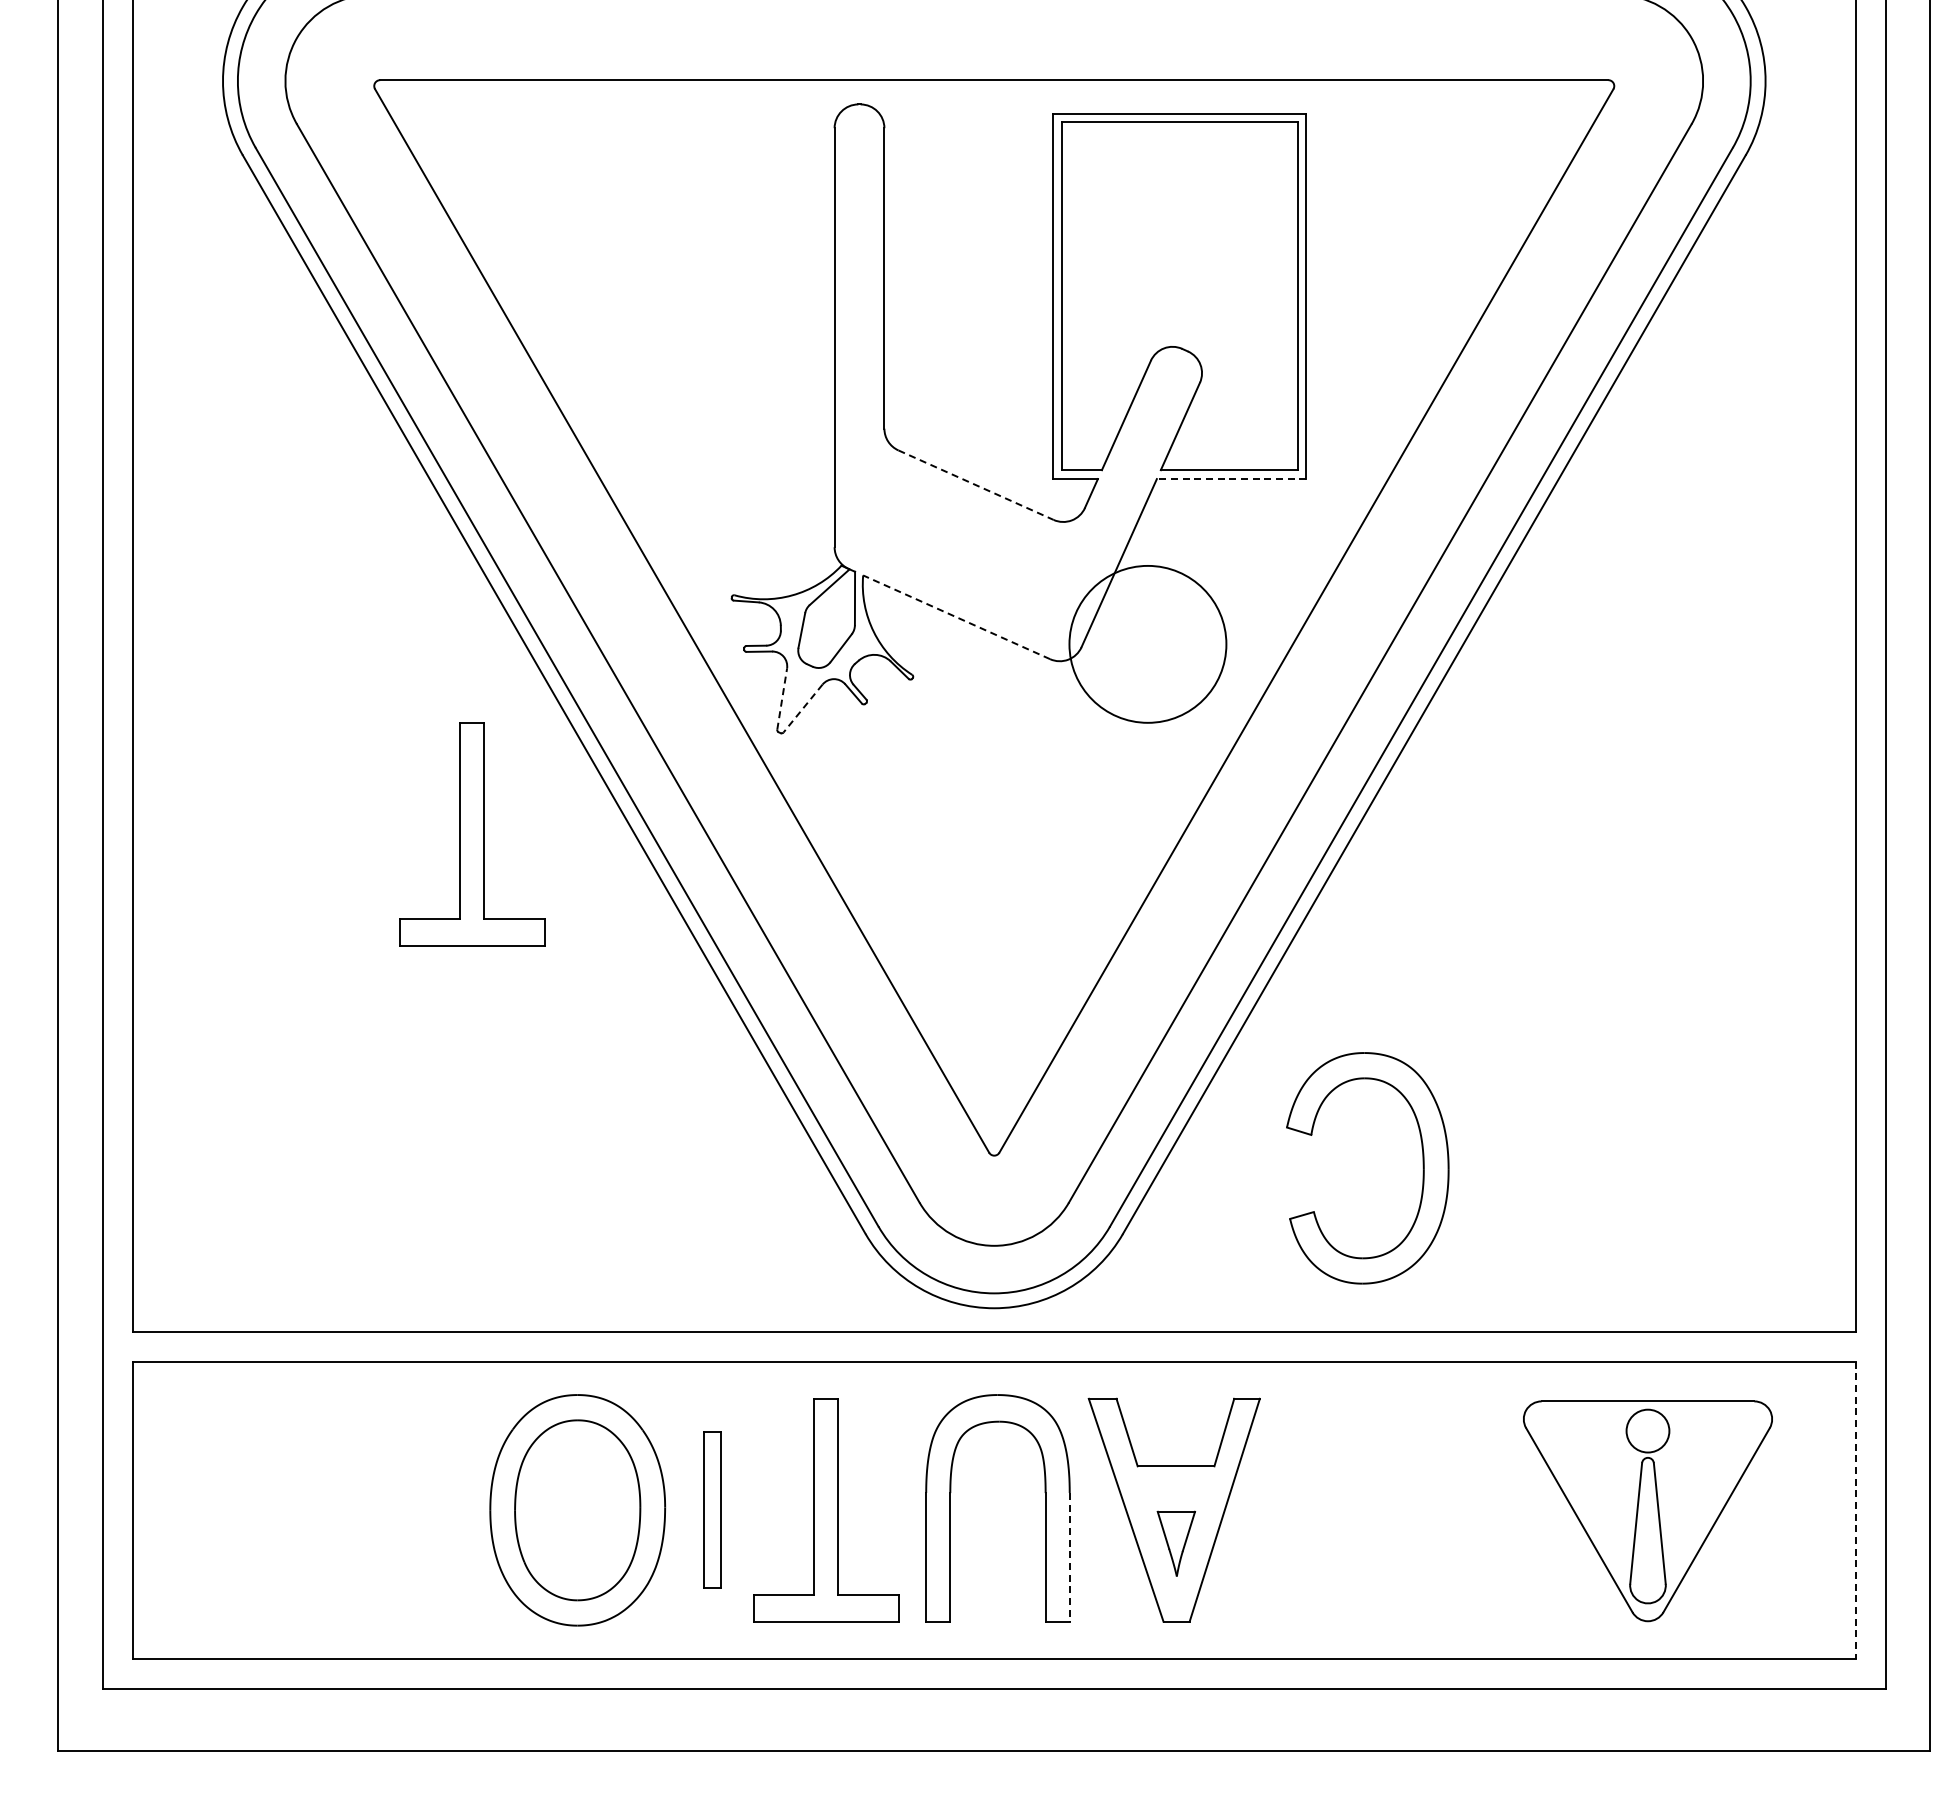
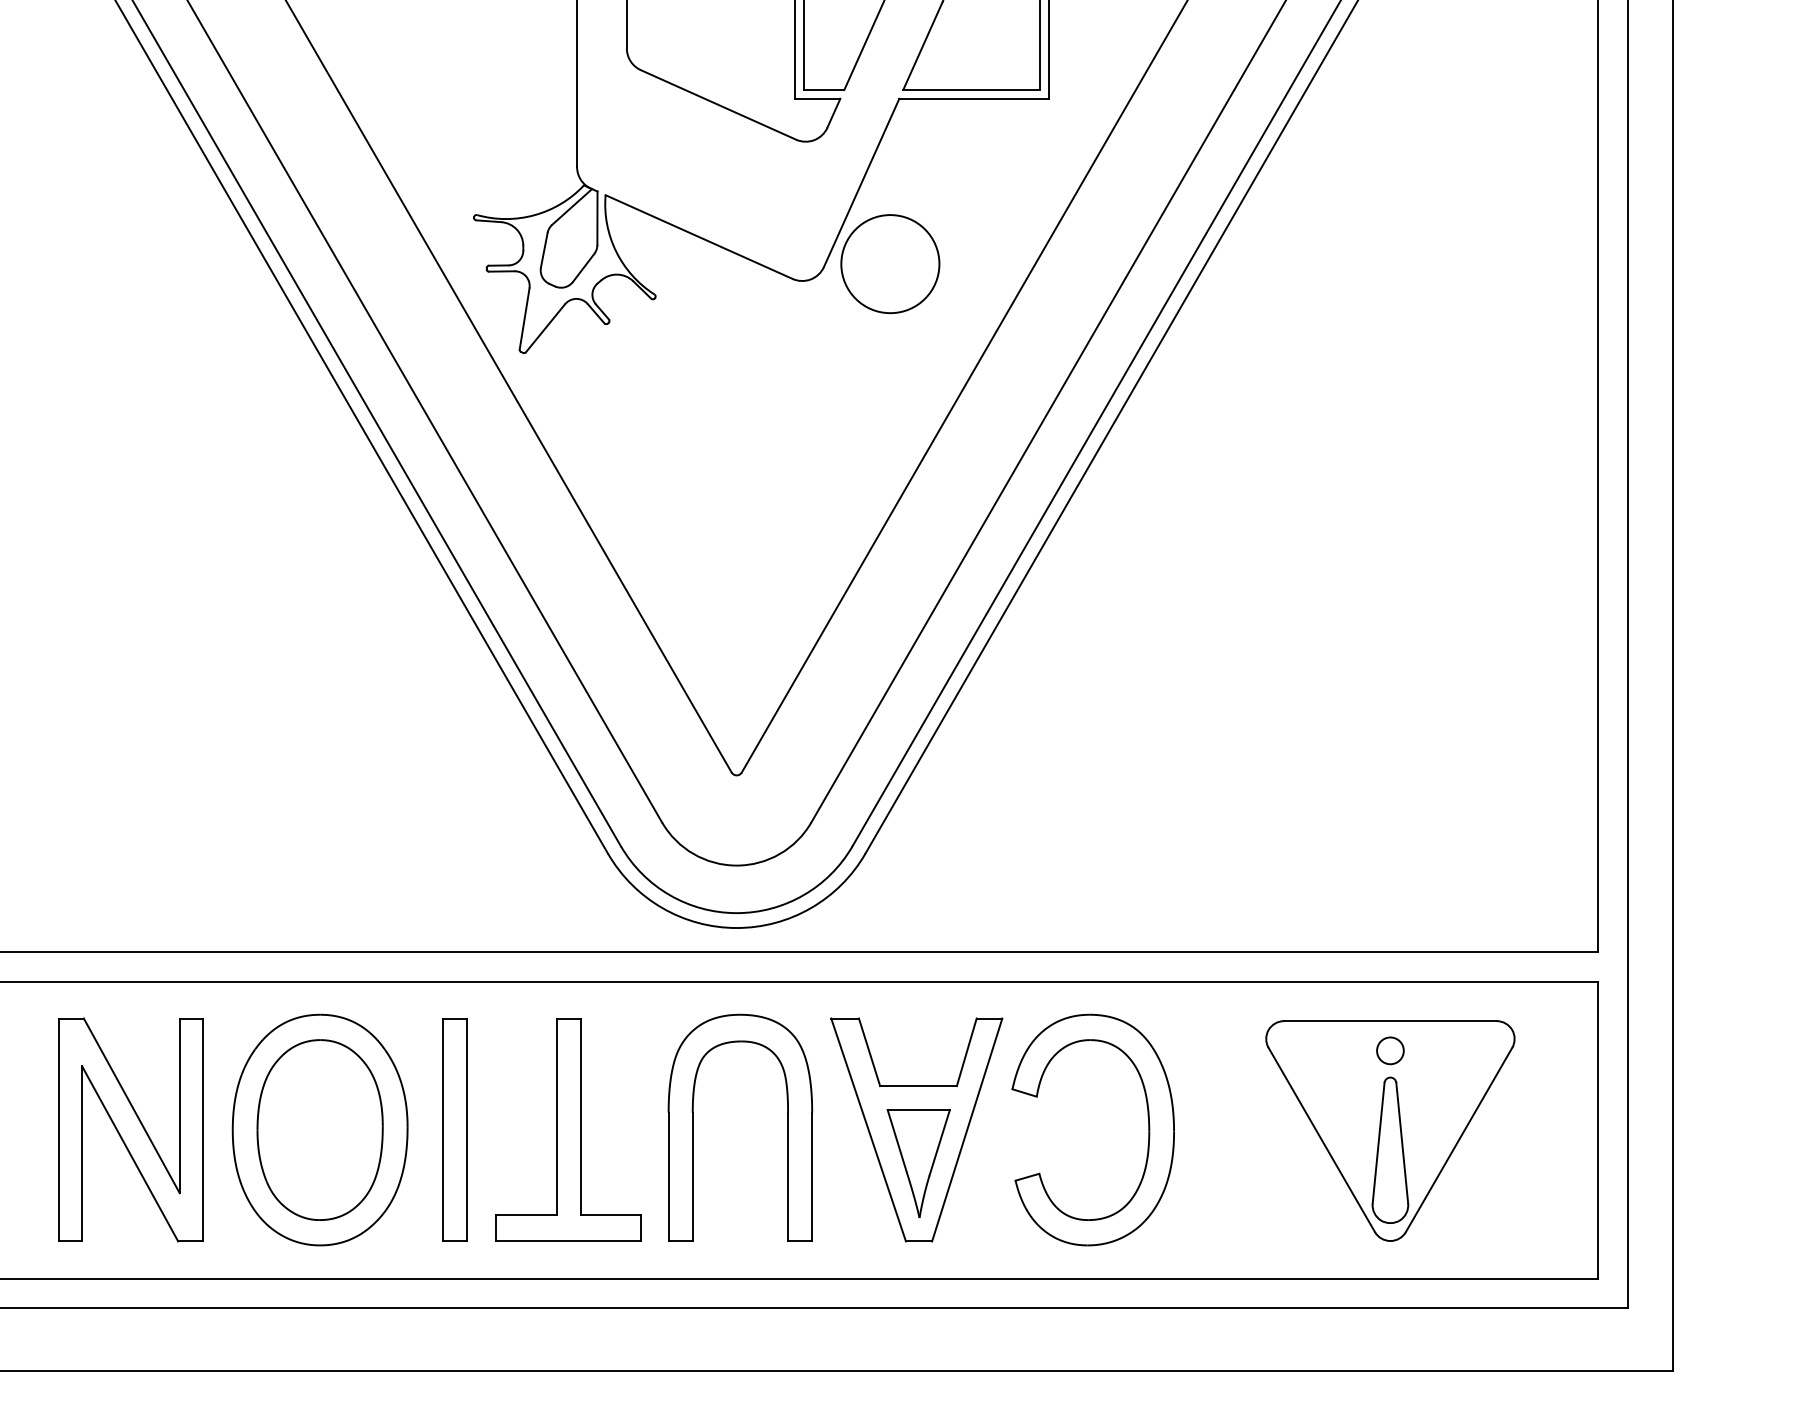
line: (1231, 479) -> (973, 99), dashed -> solid
line: (976, 485) -> (718, 105), dashed -> solid
line: (956, 617) -> (698, 237), dashed -> solid
circle: (1147, 644) -> (889, 264), size x0.62
line: (782, 699) -> (524, 319), dashed -> solid
line: (803, 708) -> (545, 328), dashed -> solid
part: (472, 834) -> (214, 454), removed
part: (1422, 1168) -> (1147, 1130), moved
circle: (1647, 1430) -> (1389, 1050), size x0.62
part: (388, 1509) -> (130, 1129), added
part: (712, 1510) -> (454, 1130), size x1.43
line: (1855, 1510) -> (1597, 1130), dashed -> solid
part: (1176, 1543) -> (918, 1163), size x1.67
line: (1069, 1557) -> (811, 1177), dashed -> solid

